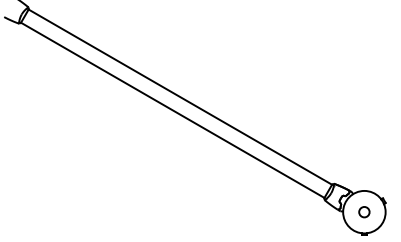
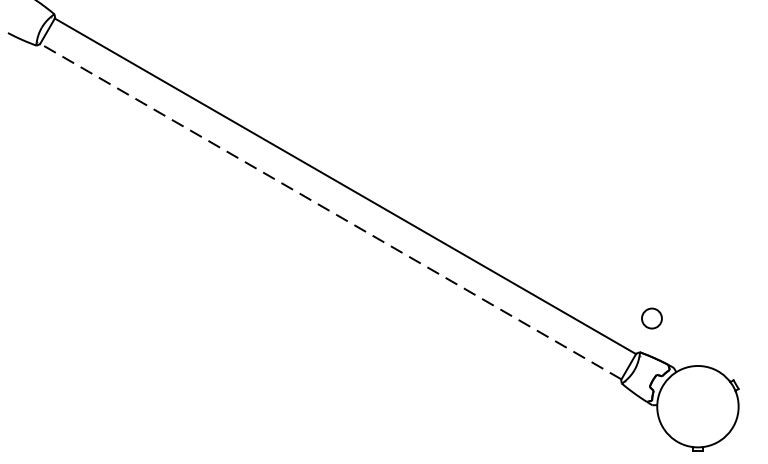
line: (172, 110) -> (330, 211), solid -> dashed
circle: (364, 212) -> (652, 319), moved

